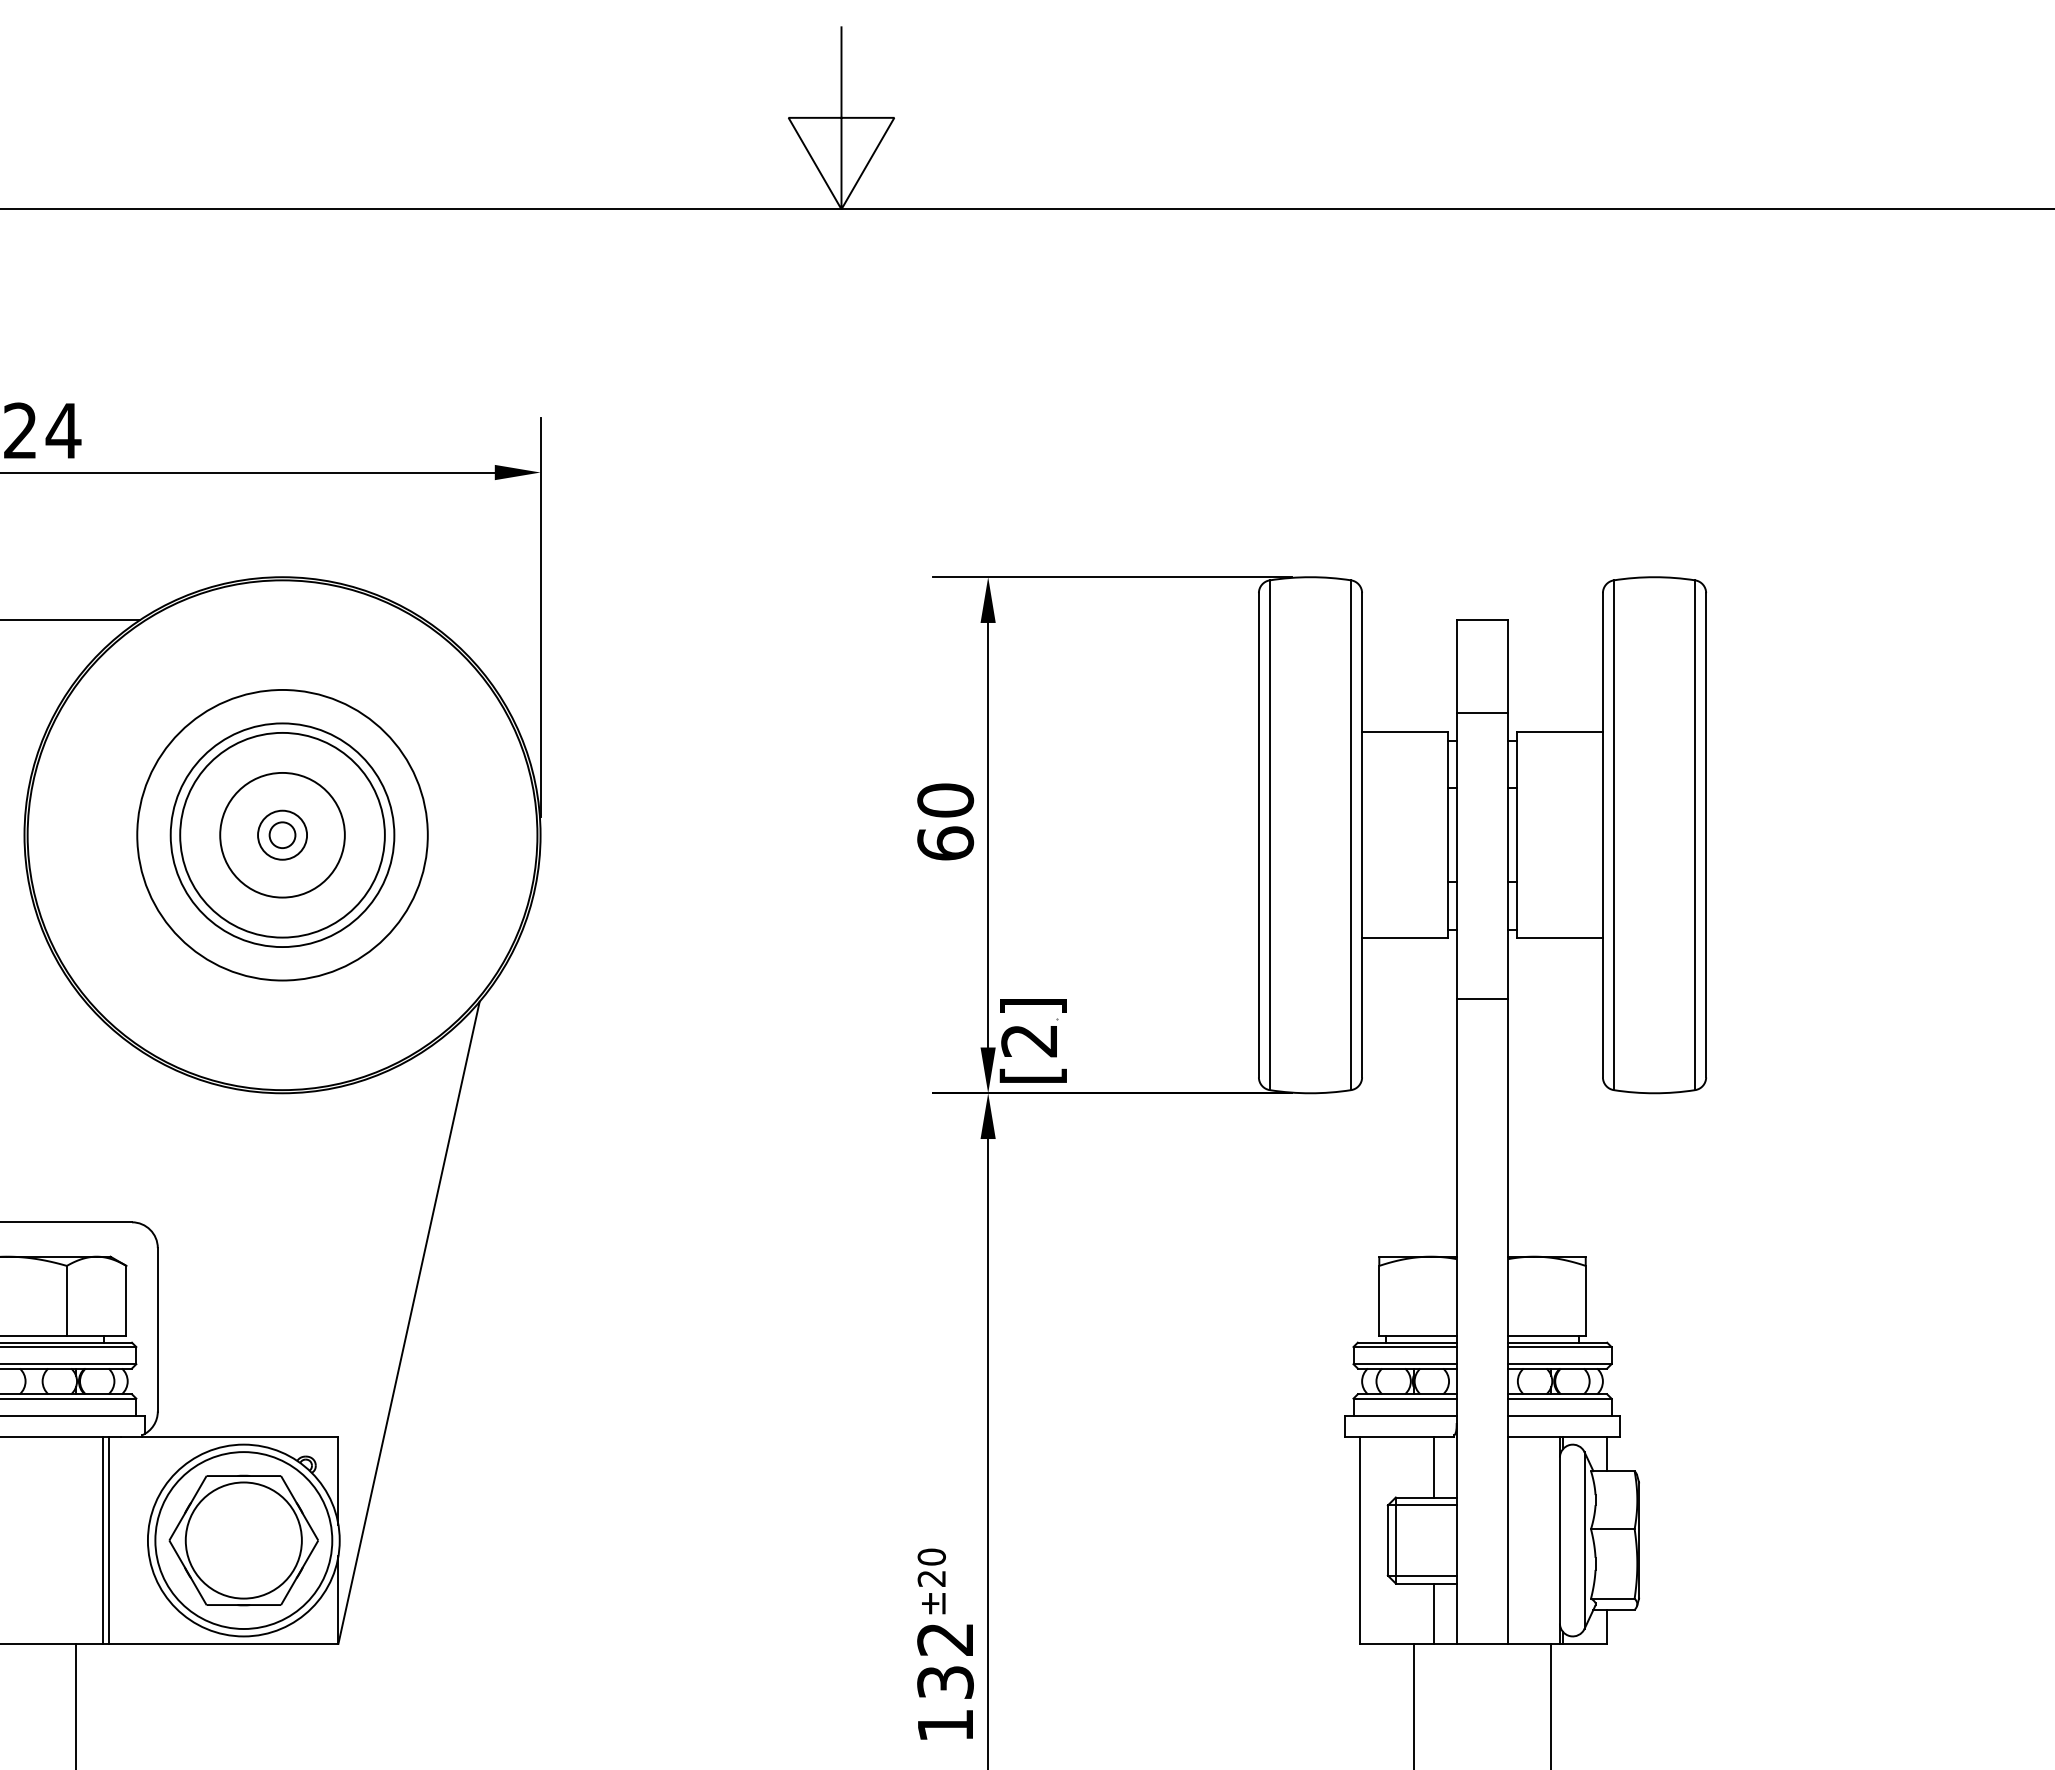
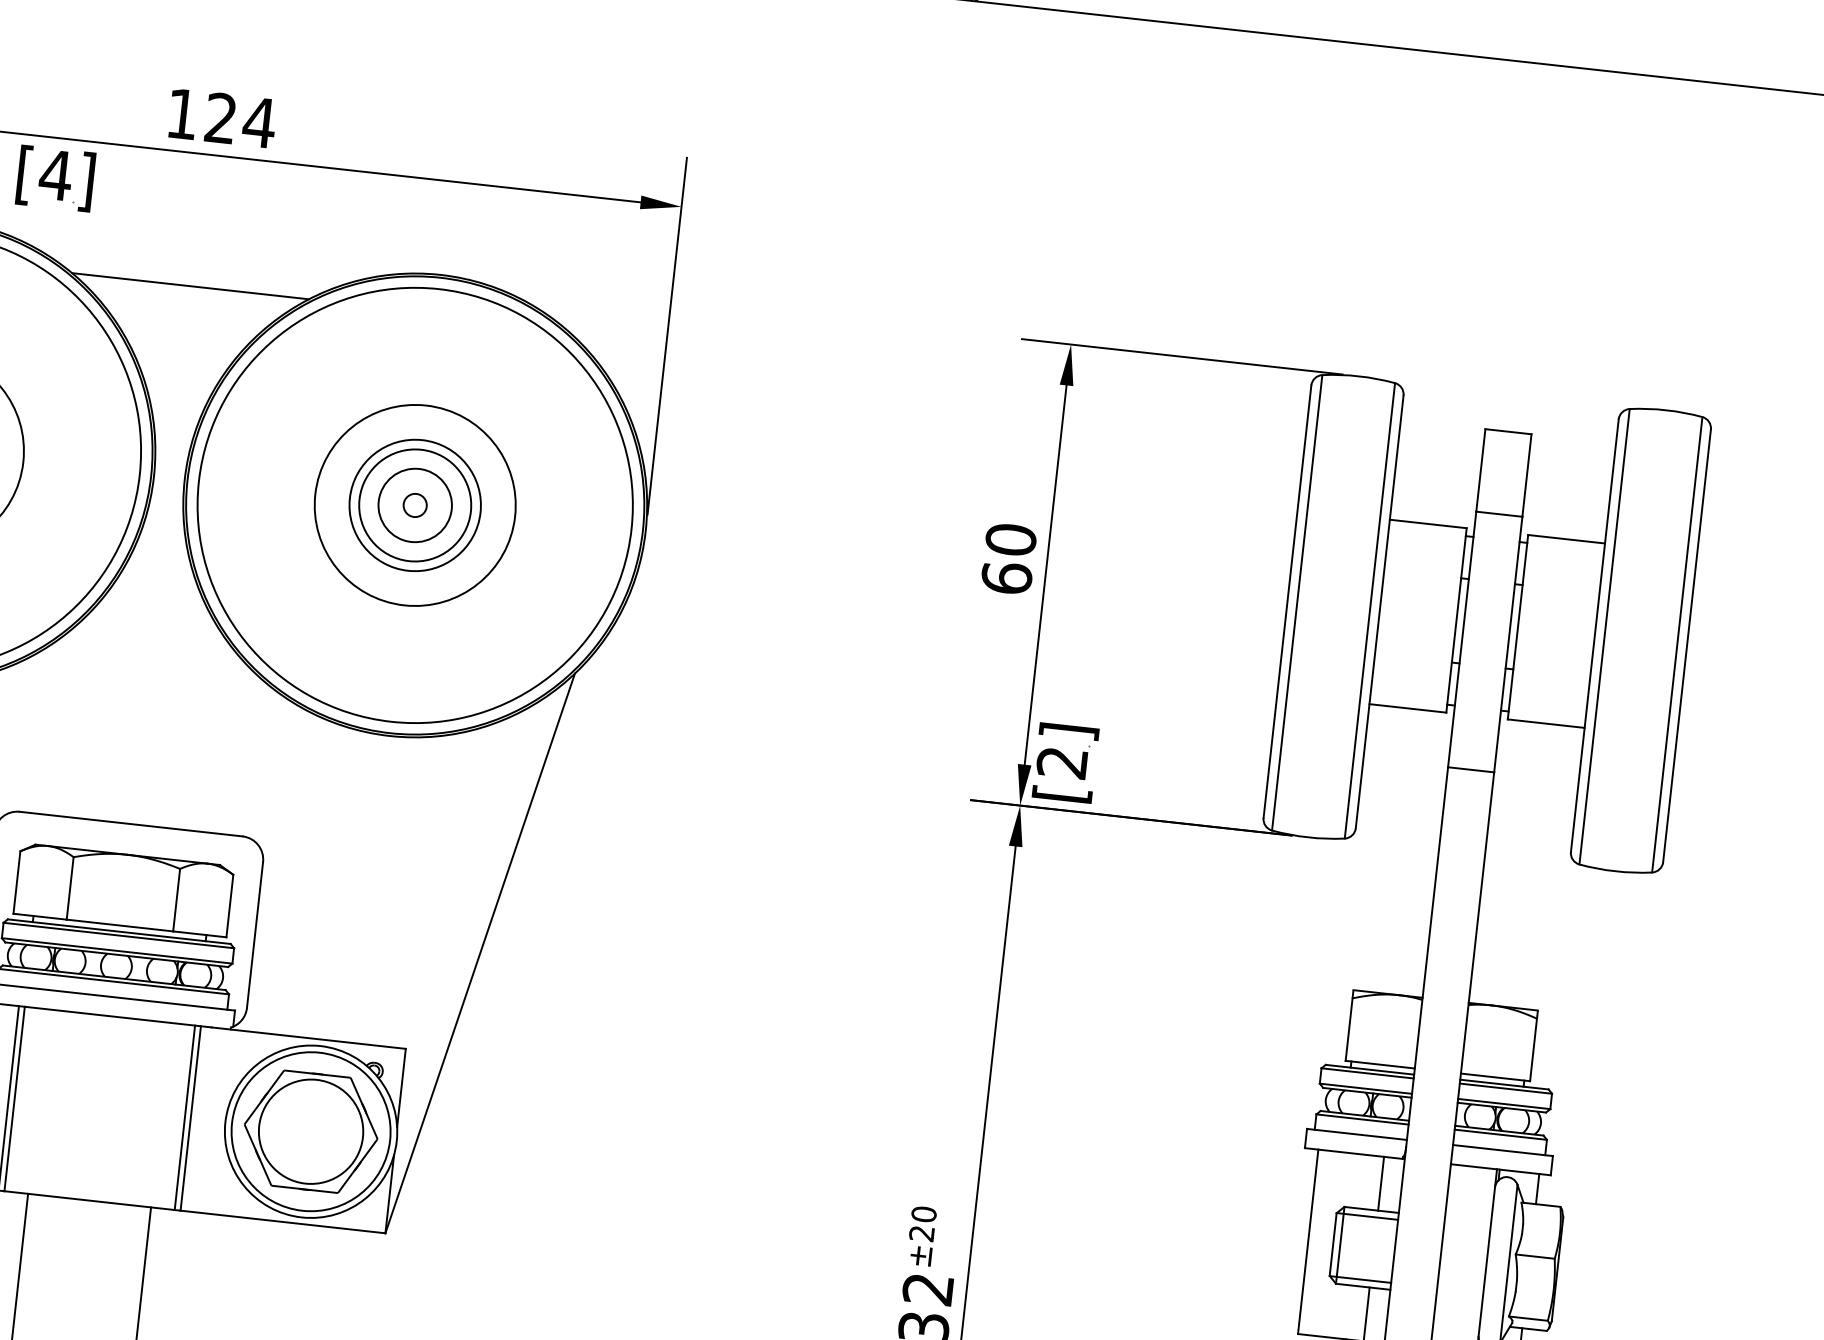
circle: (282, 835) -> (415, 505), size x0.71
circle: (282, 835) -> (415, 505), size x1.67
circle: (282, 835) -> (415, 505), size x1.67

